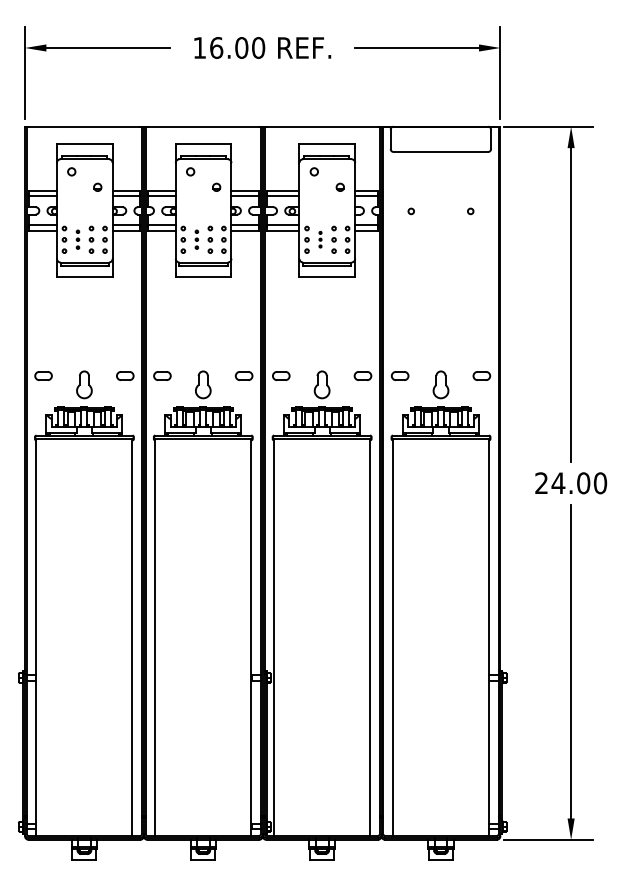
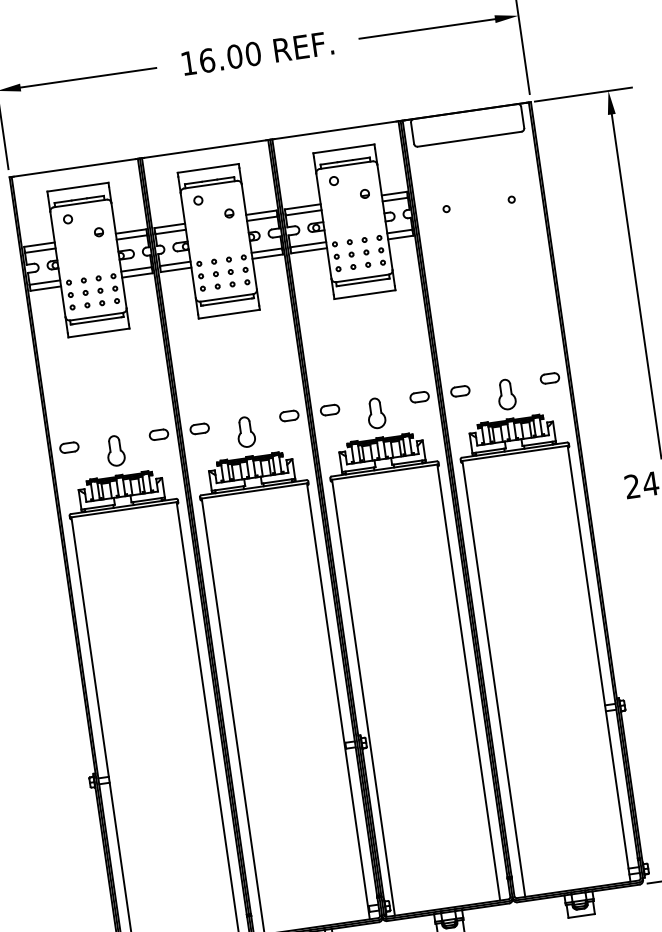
part: (77, 239) -> (85, 292), size x1.43
part: (196, 239) -> (215, 273), size x1.43
part: (320, 239) -> (351, 254), size x1.67

